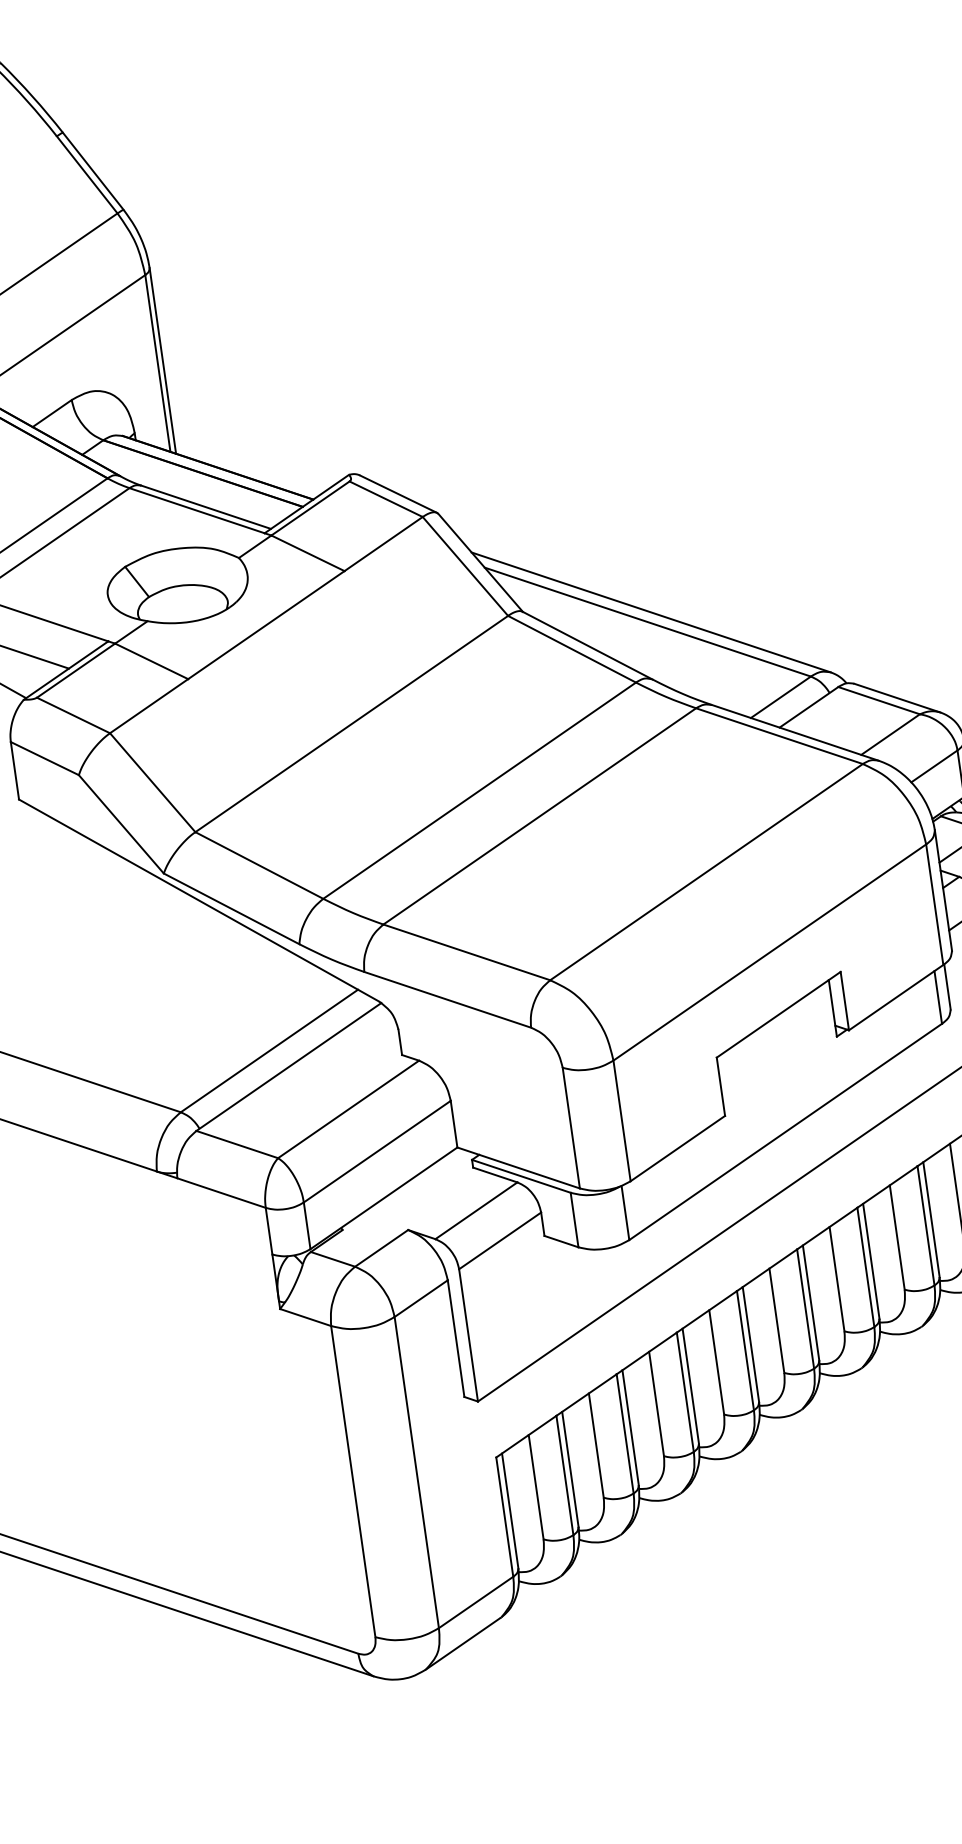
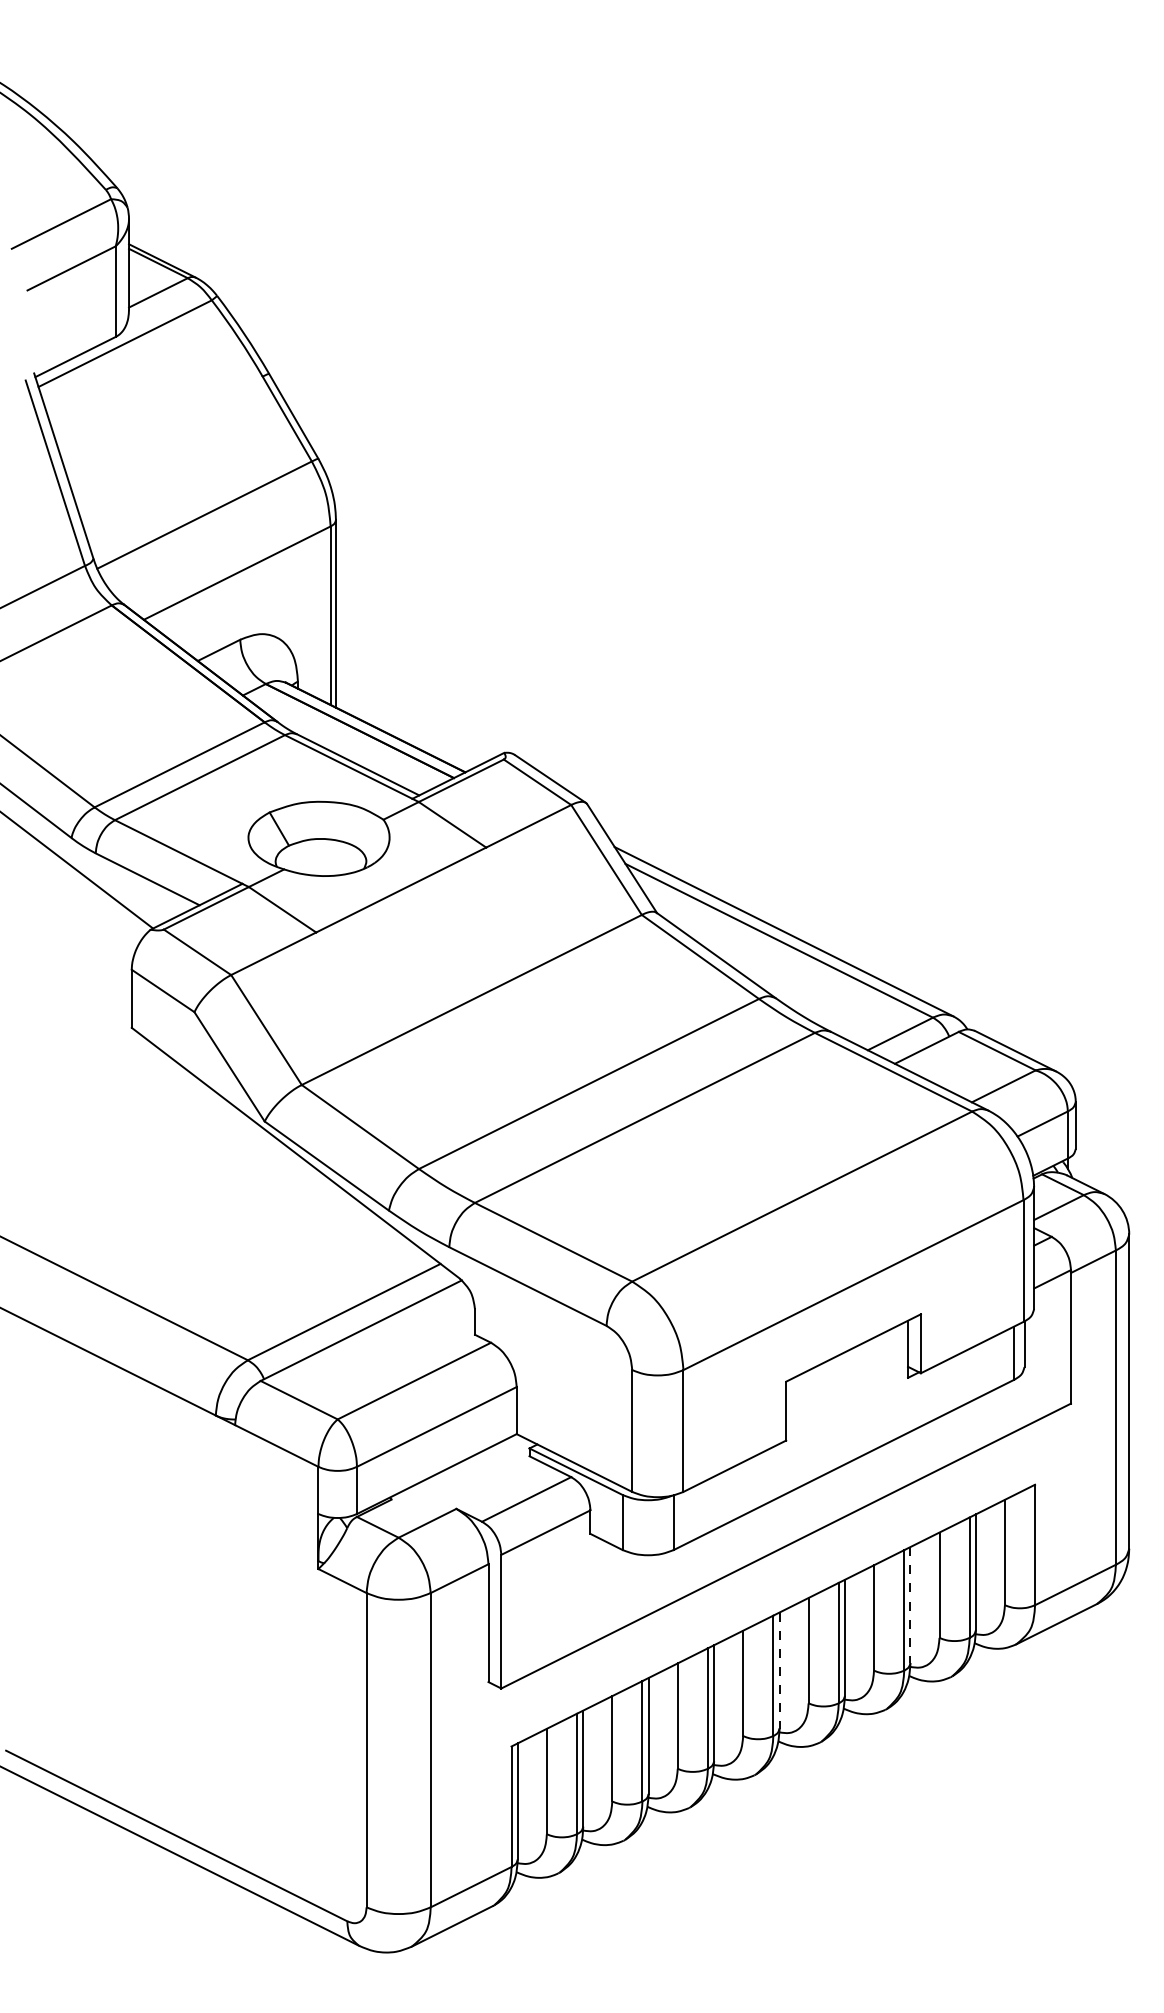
line: (871, 1261) -> (910, 1605), solid -> dashed
line: (750, 1345) -> (779, 1671), solid -> dashed

